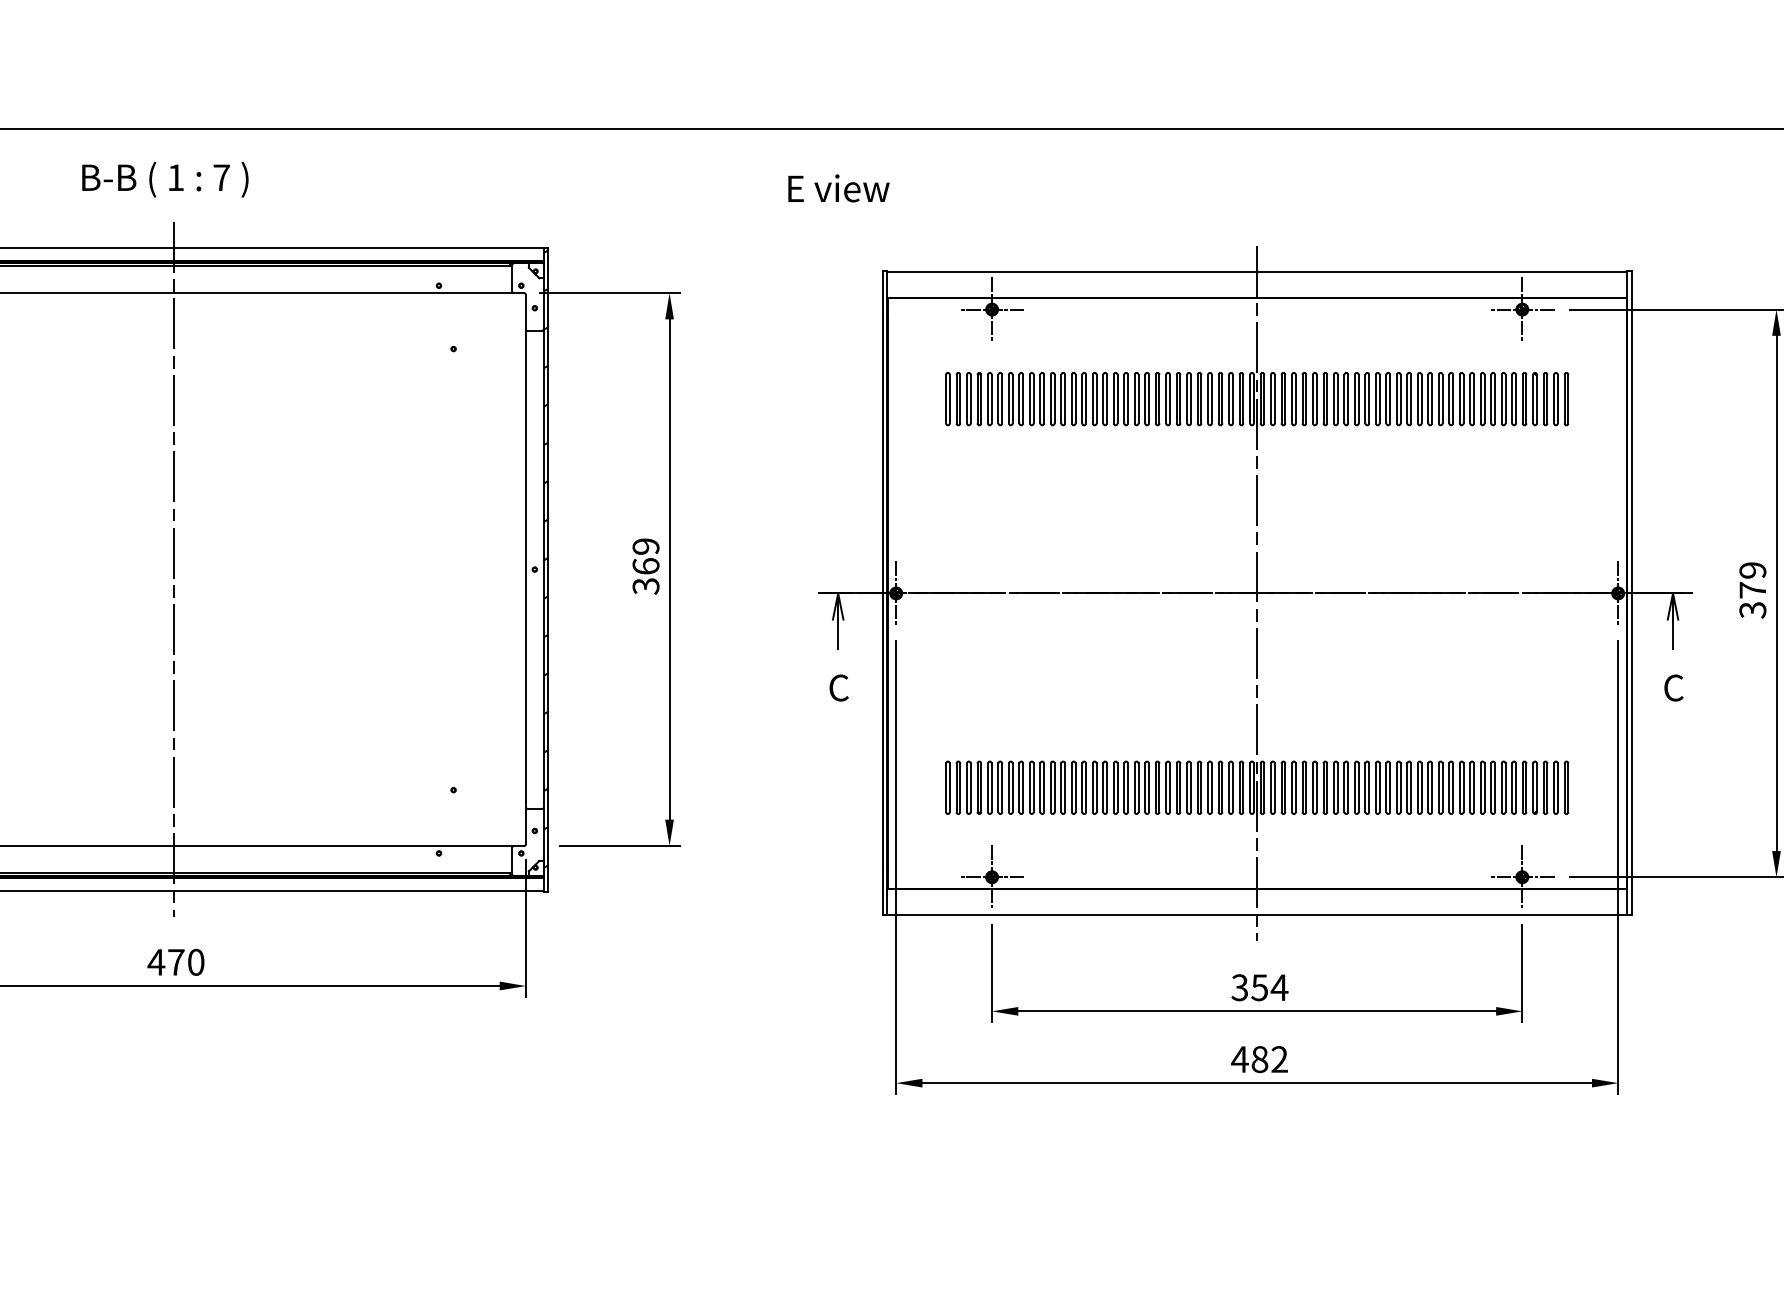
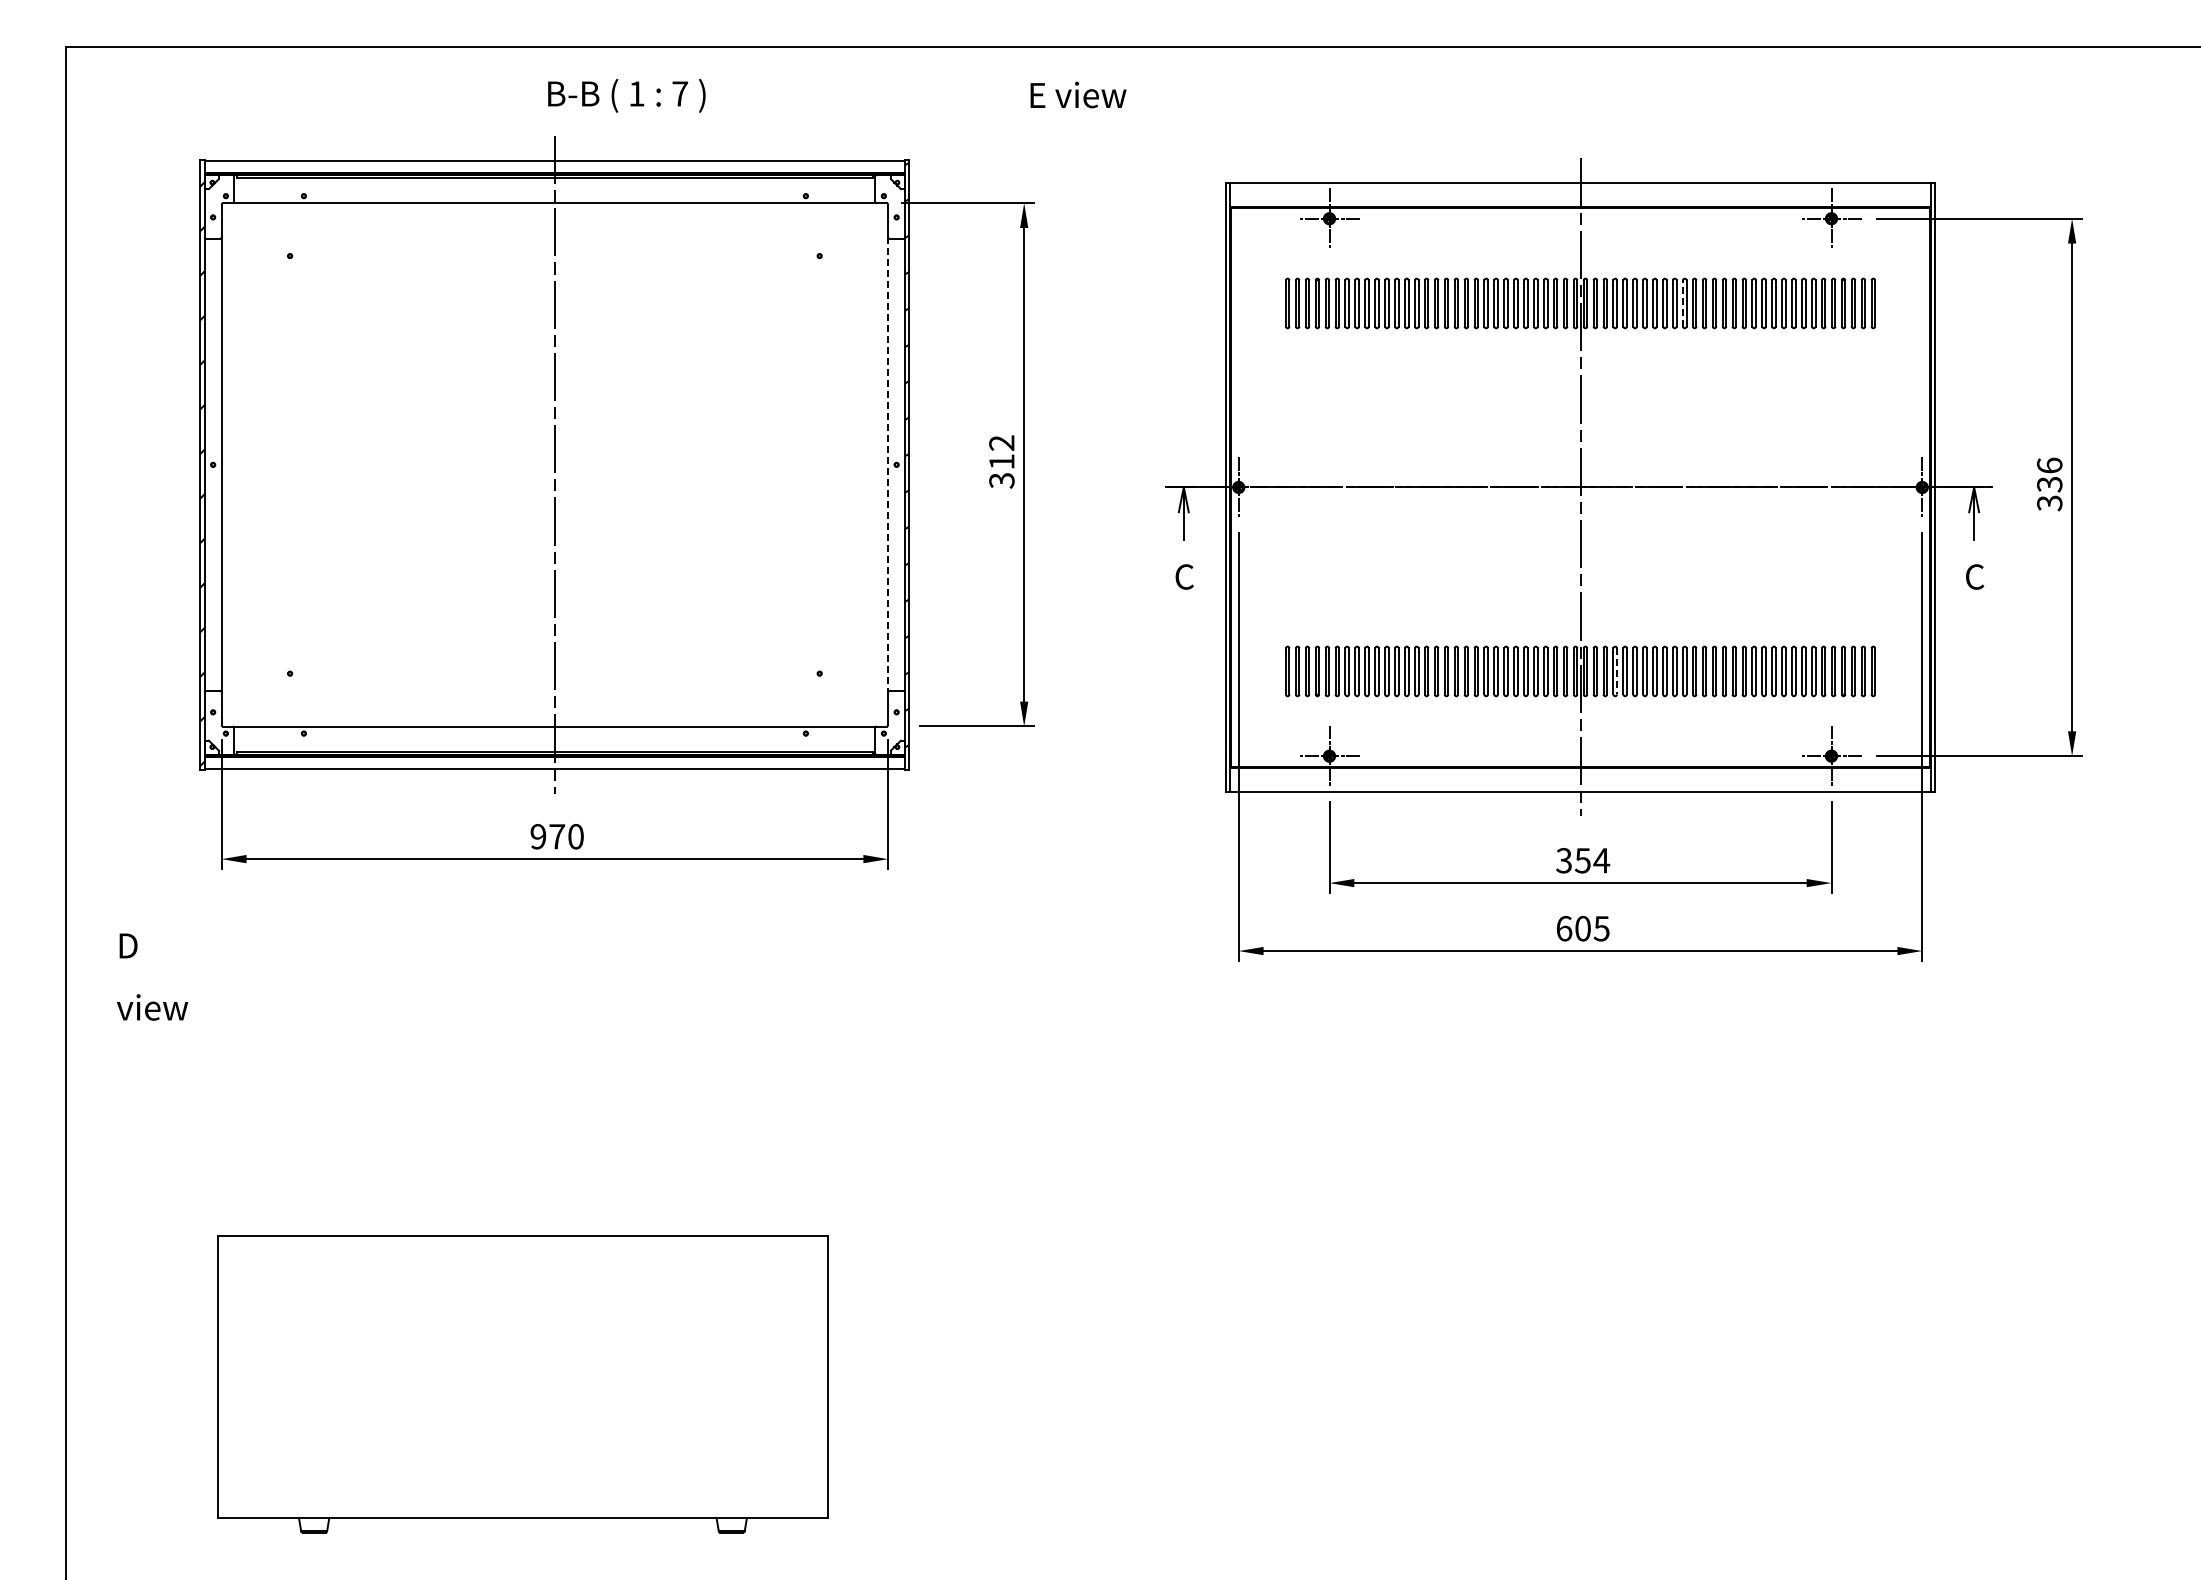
text: (164, 179) -> (626, 95), moved
text: (838, 187) -> (1078, 94), moved
line: (1364, 398) -> (1682, 302), solid -> dashed
text: (645, 556) -> (1001, 452), 369 -> 312
line: (526, 569) -> (888, 464), solid -> dashed
text: (1752, 579) -> (2049, 474), 379 -> 336
line: (1296, 787) -> (1617, 671), solid -> dashed
text: (155, 962) -> (537, 836), 470 -> 970
text: (1259, 1059) -> (1582, 928), 482 -> 605

